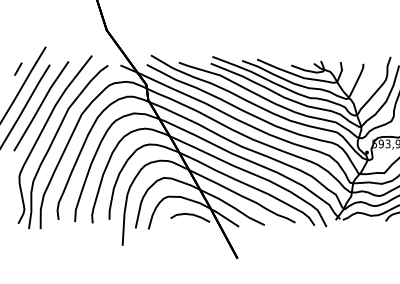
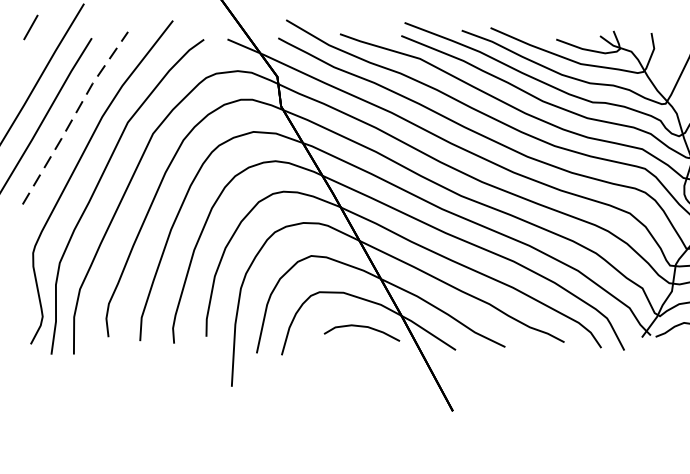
line: (18, 68) -> (31, 26), moved
line: (40, 105) -> (73, 116), solid -> dashed

